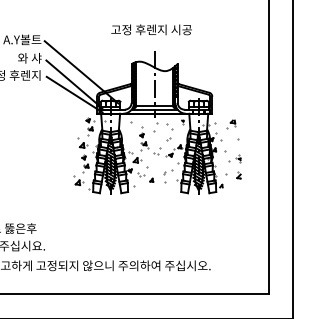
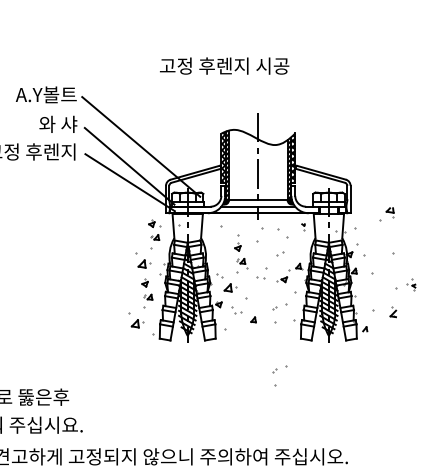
text: (151, 29) -> (224, 65), moved
part: (231, 124) -> (387, 214), moved
part: (234, 158) -> (405, 284), moved
part: (168, 215) -> (280, 376), added

